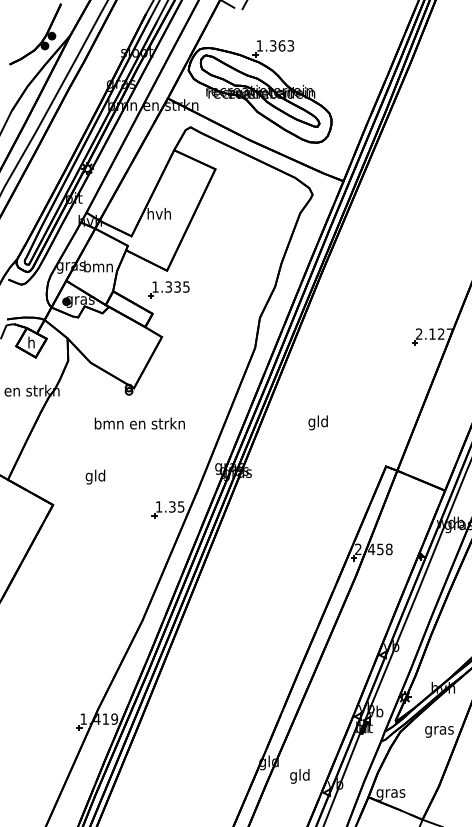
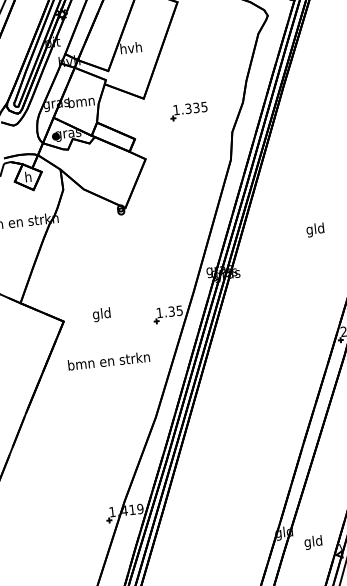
part: (168, 289) -> (188, 111), moved
text: (317, 422) -> (314, 229), moved
text: (139, 423) -> (108, 361), moved
text: (95, 476) -> (101, 314), moved

